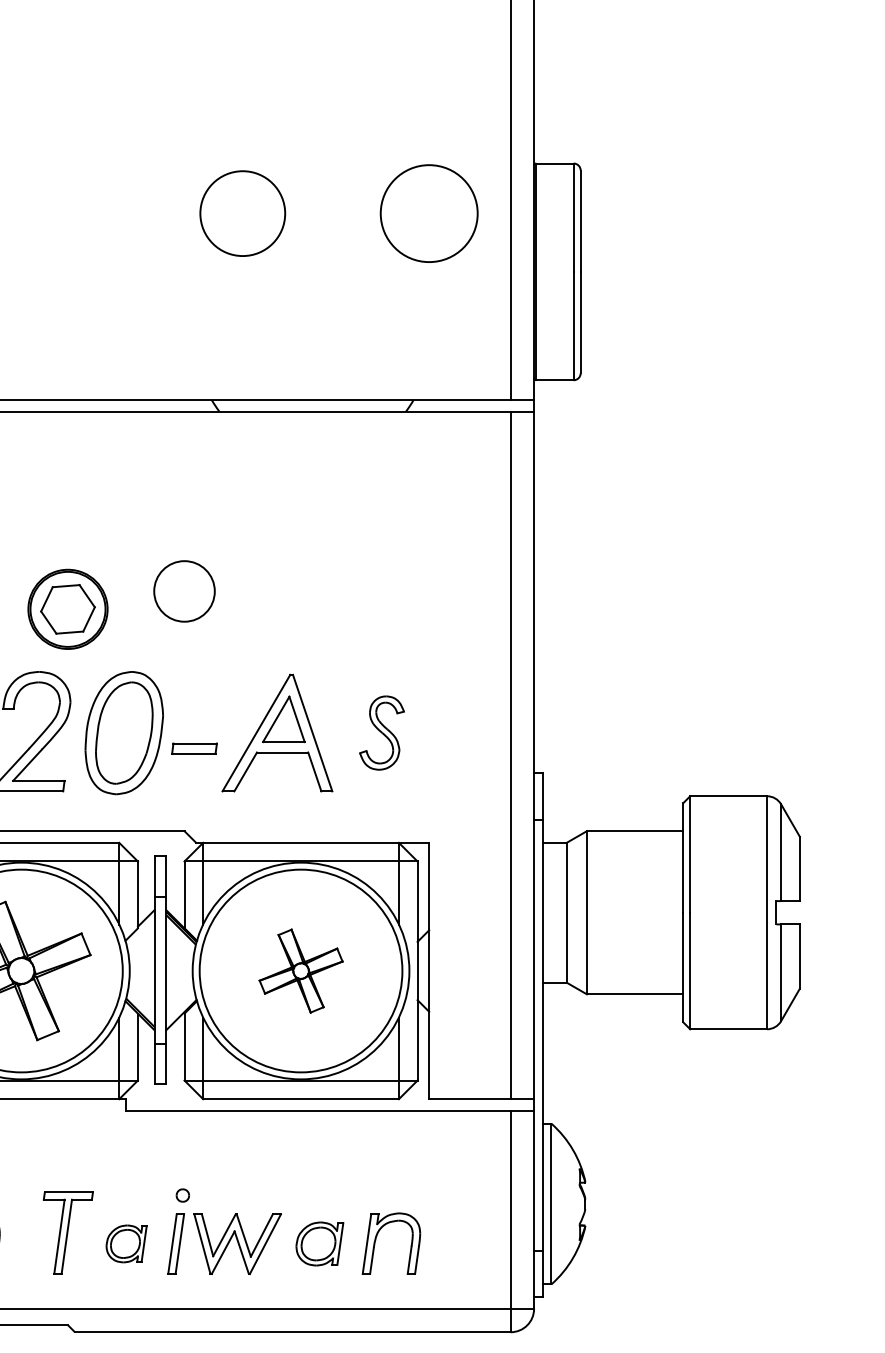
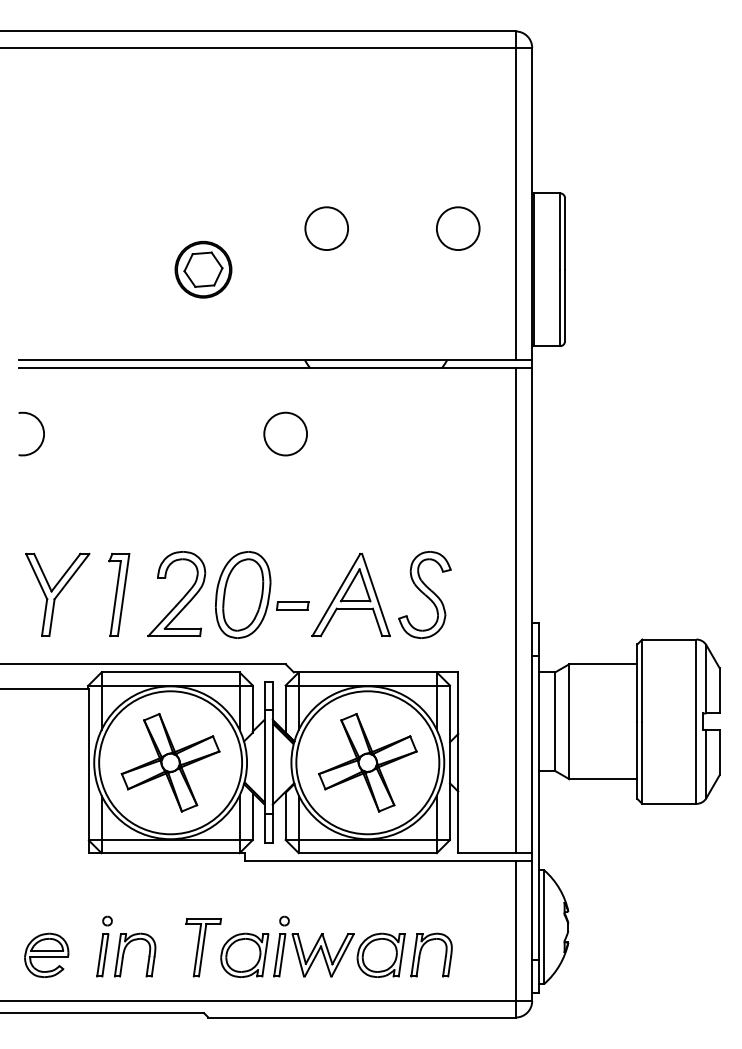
circle: (242, 213) -> (326, 228), size x0.71
circle: (428, 213) -> (457, 228), size x0.62
circle: (184, 590) -> (285, 433), moved
part: (68, 609) -> (203, 269), moved
part: (381, 732) -> (424, 594), size x1.67
part: (300, 970) -> (367, 762), size x1.67
part: (126, 1242) -> (244, 954), size x1.67
part: (318, 1242) -> (380, 954), size x1.43

